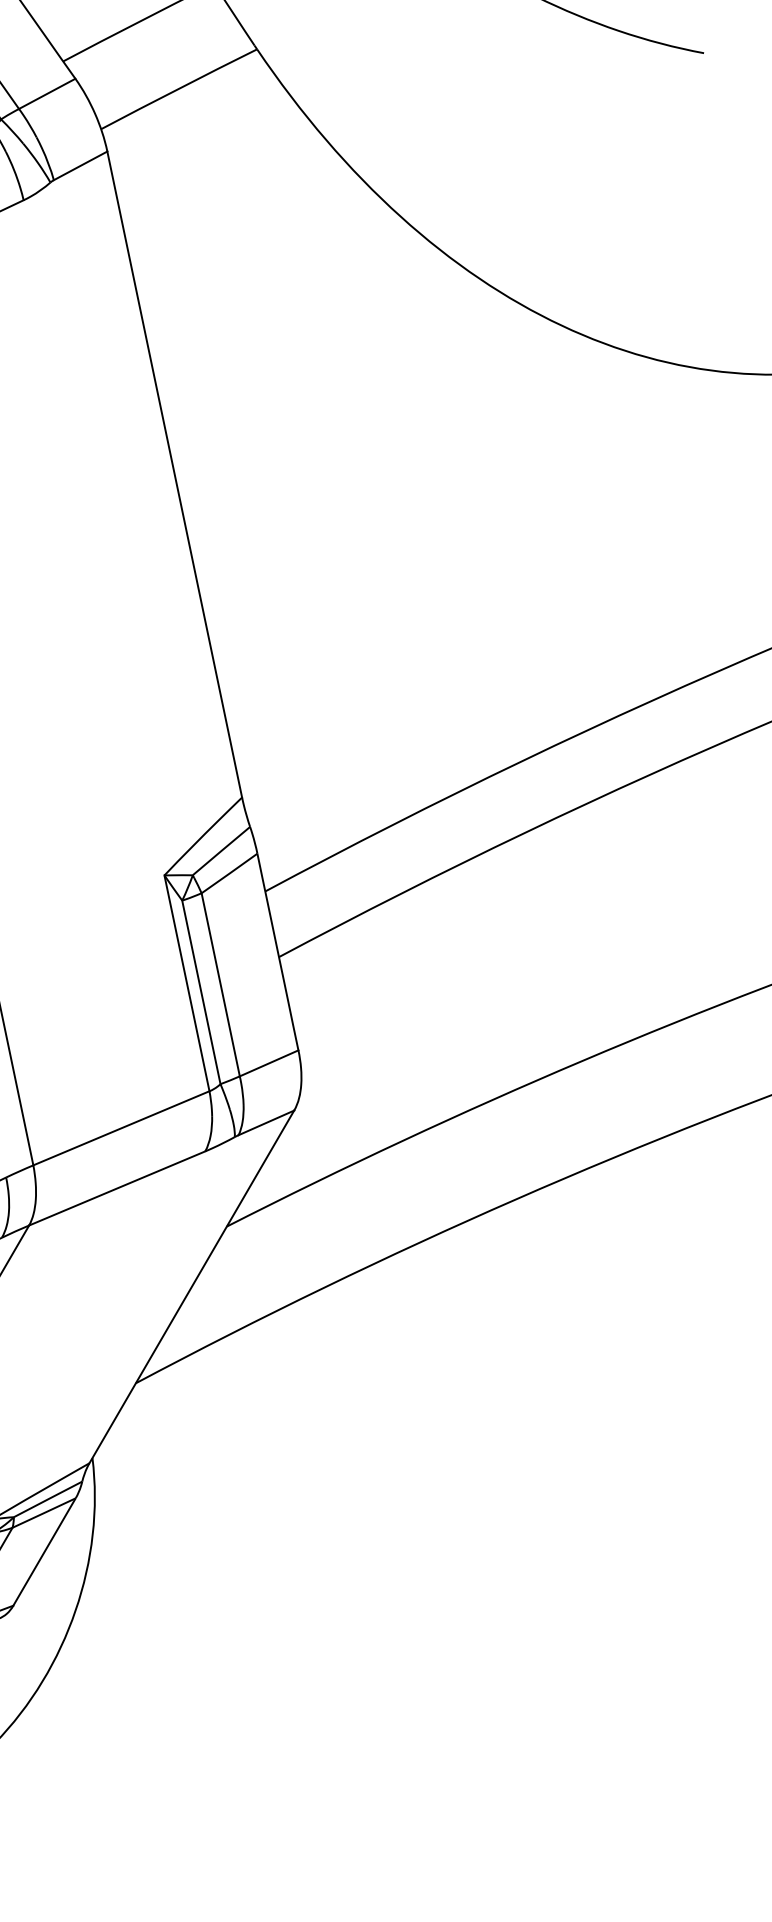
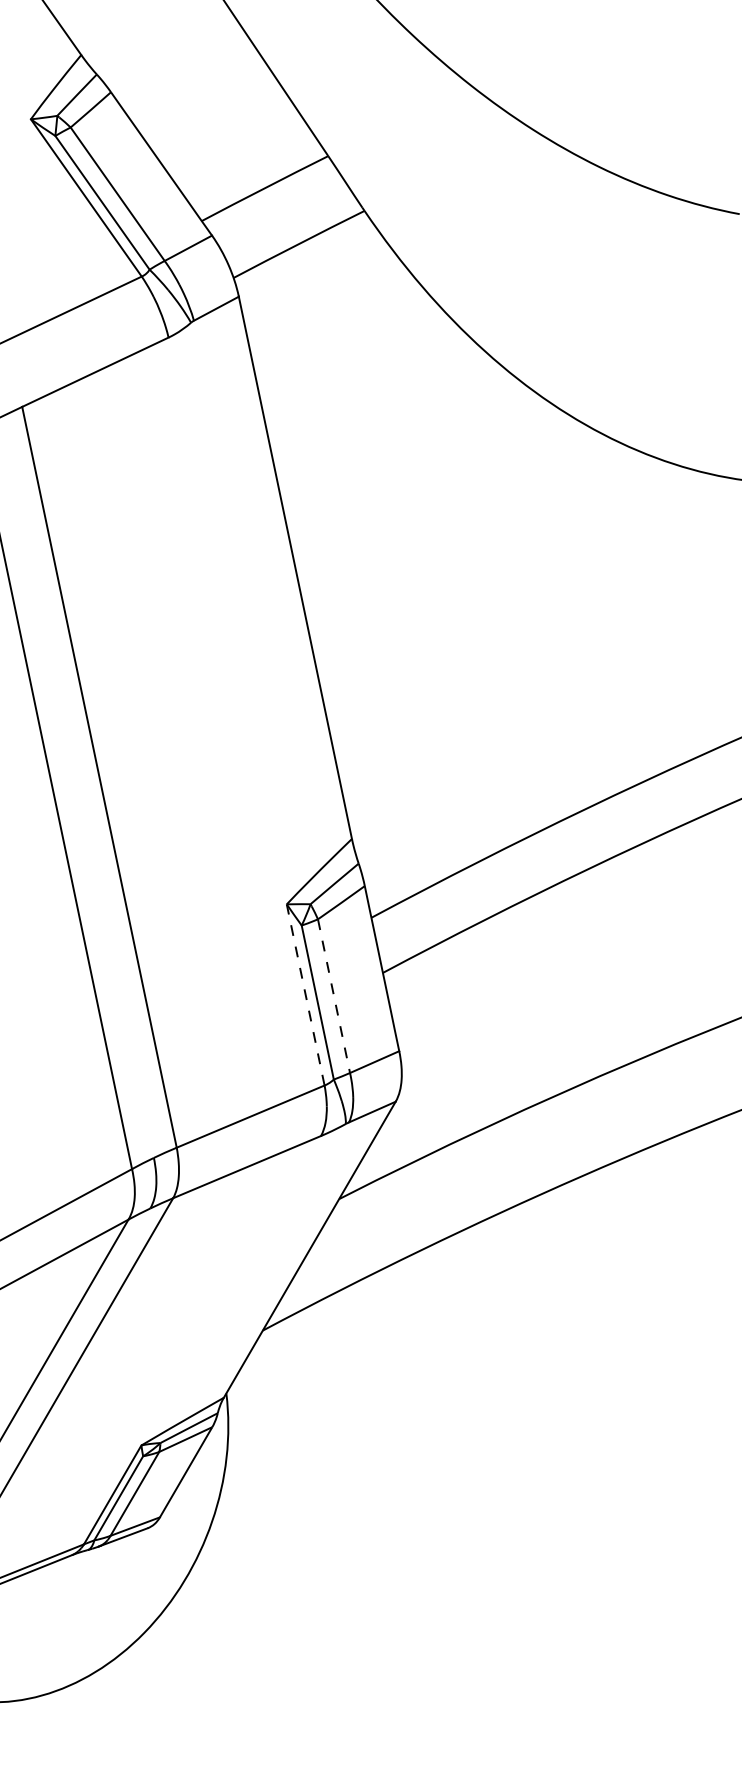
line: (186, 982) -> (305, 994), solid -> dashed
line: (221, 985) -> (334, 996), solid -> dashed

